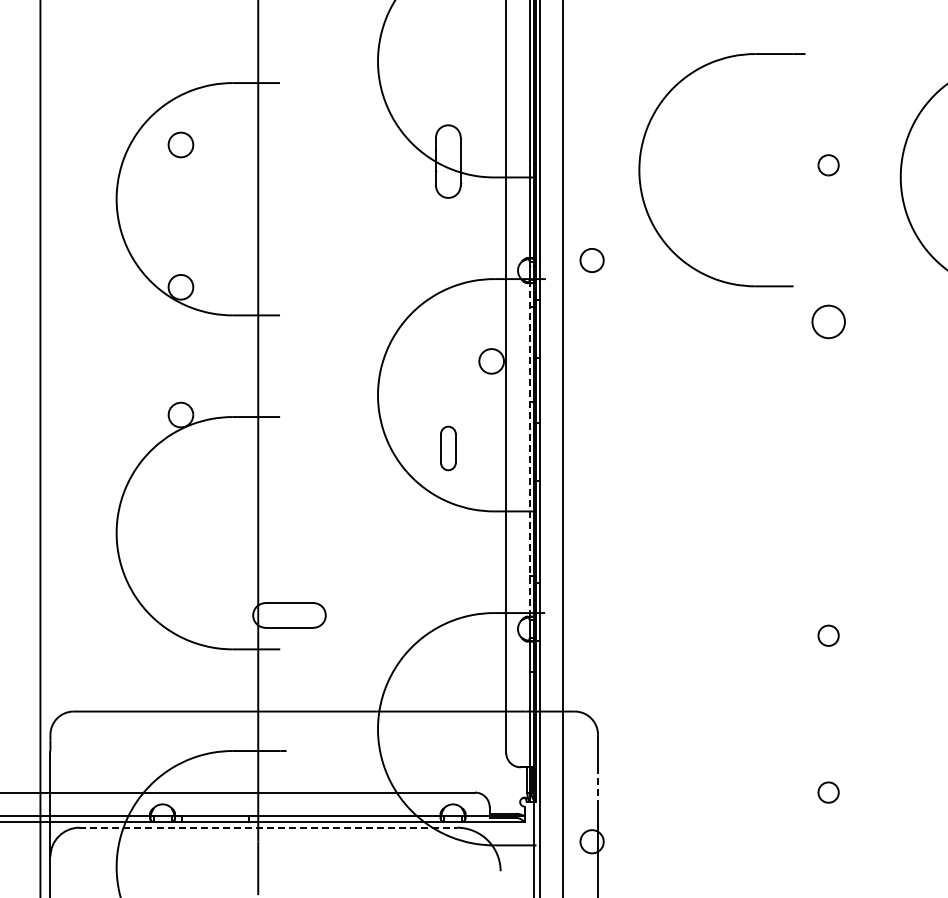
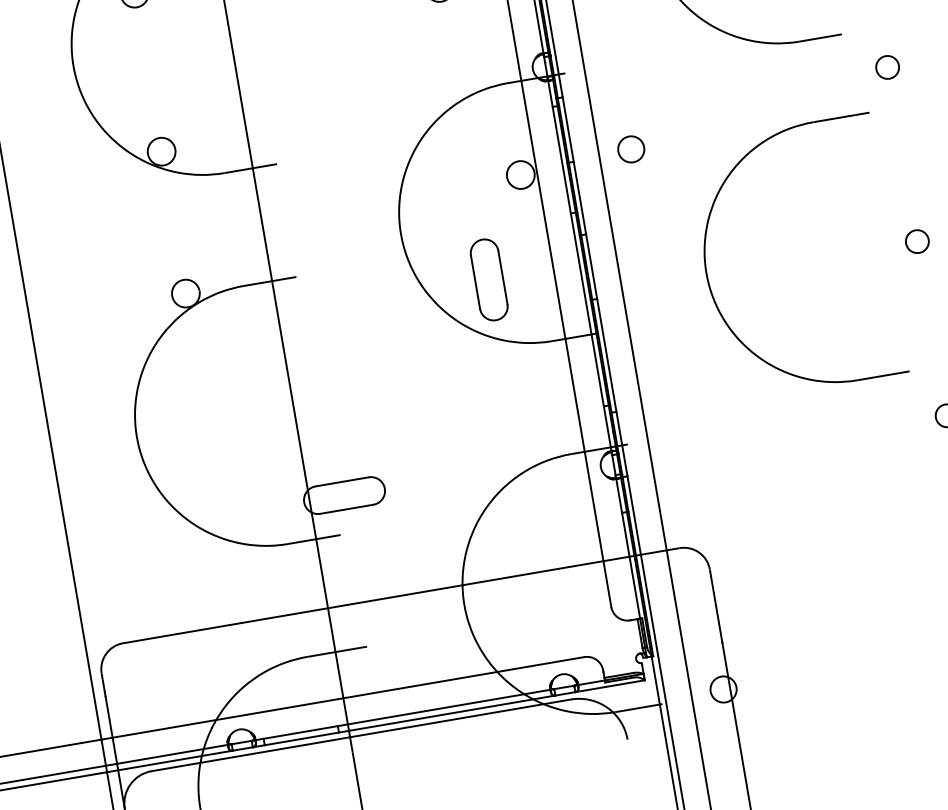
circle: (591, 260) -> (630, 149), moved
circle: (828, 322) -> (887, 67), size x0.62
part: (448, 448) -> (489, 279), size x1.67
line: (529, 450) -> (579, 266), dashed -> solid
part: (640, 475) -> (707, 273), added
circle: (828, 478) -> (917, 241), added
line: (598, 784) -> (719, 624), dashed -> solid
line: (268, 827) -> (361, 735), dashed -> solid

